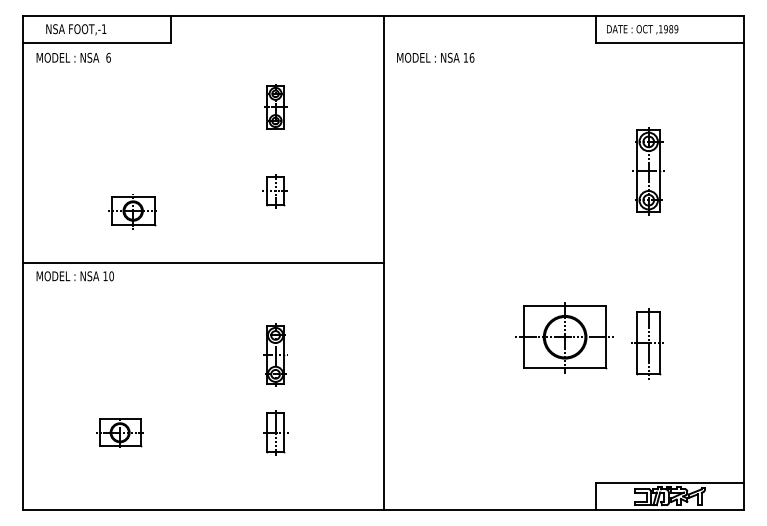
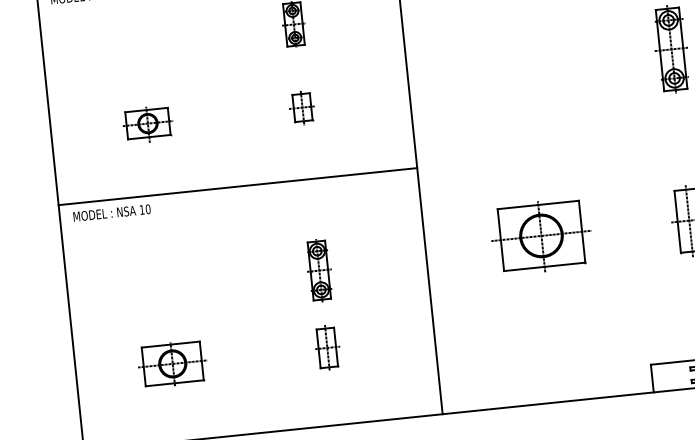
part: (132, 211) -> (147, 124), moved
part: (564, 337) -> (540, 236), moved
part: (119, 432) -> (172, 363), size x1.43

